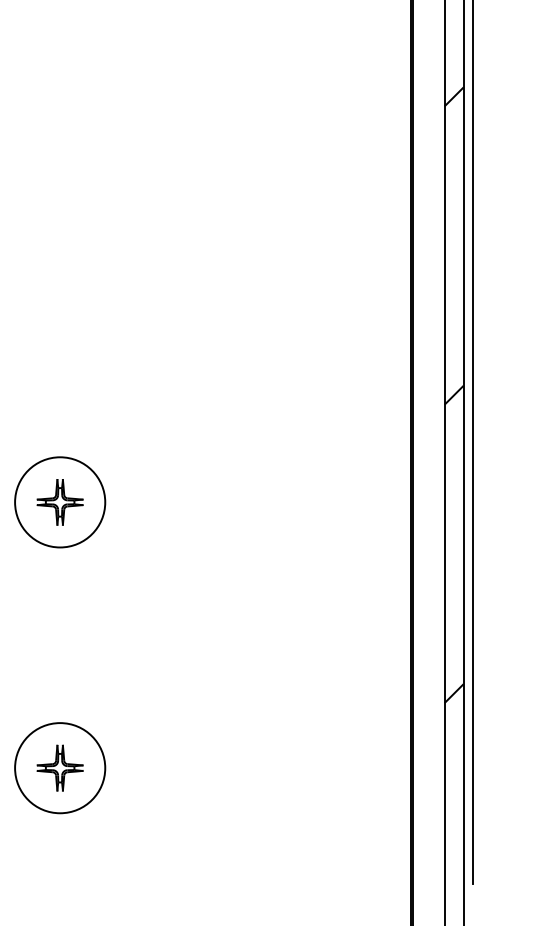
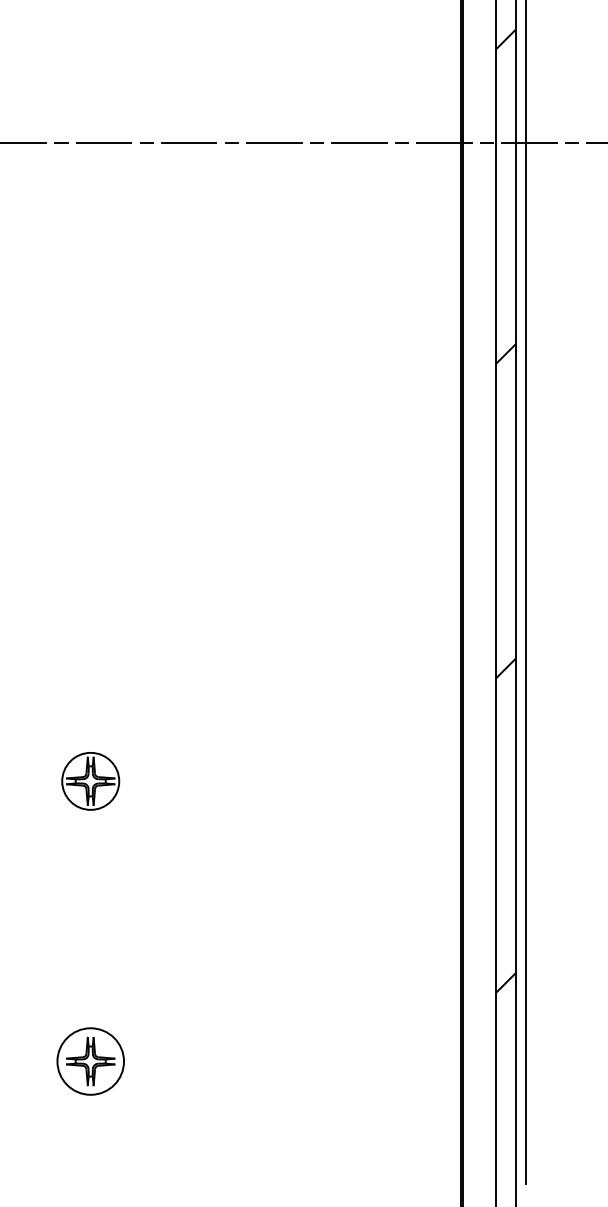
circle: (59, 501) -> (90, 780), size x0.6
circle: (59, 768) -> (90, 1061), size x0.7

